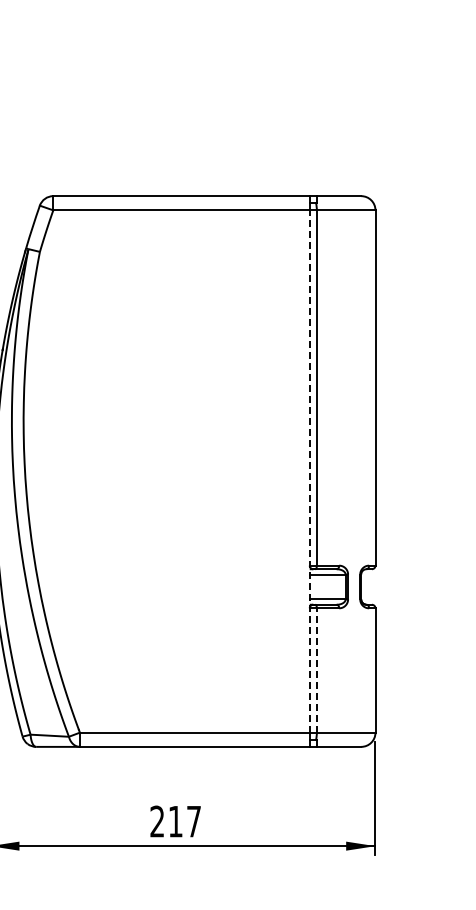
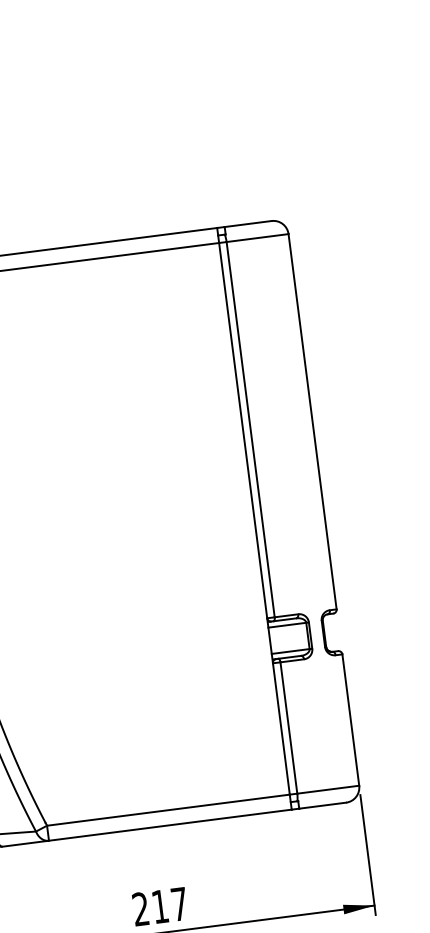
line: (309, 471) -> (254, 518), dashed -> solid
line: (316, 669) -> (288, 727), dashed -> solid

